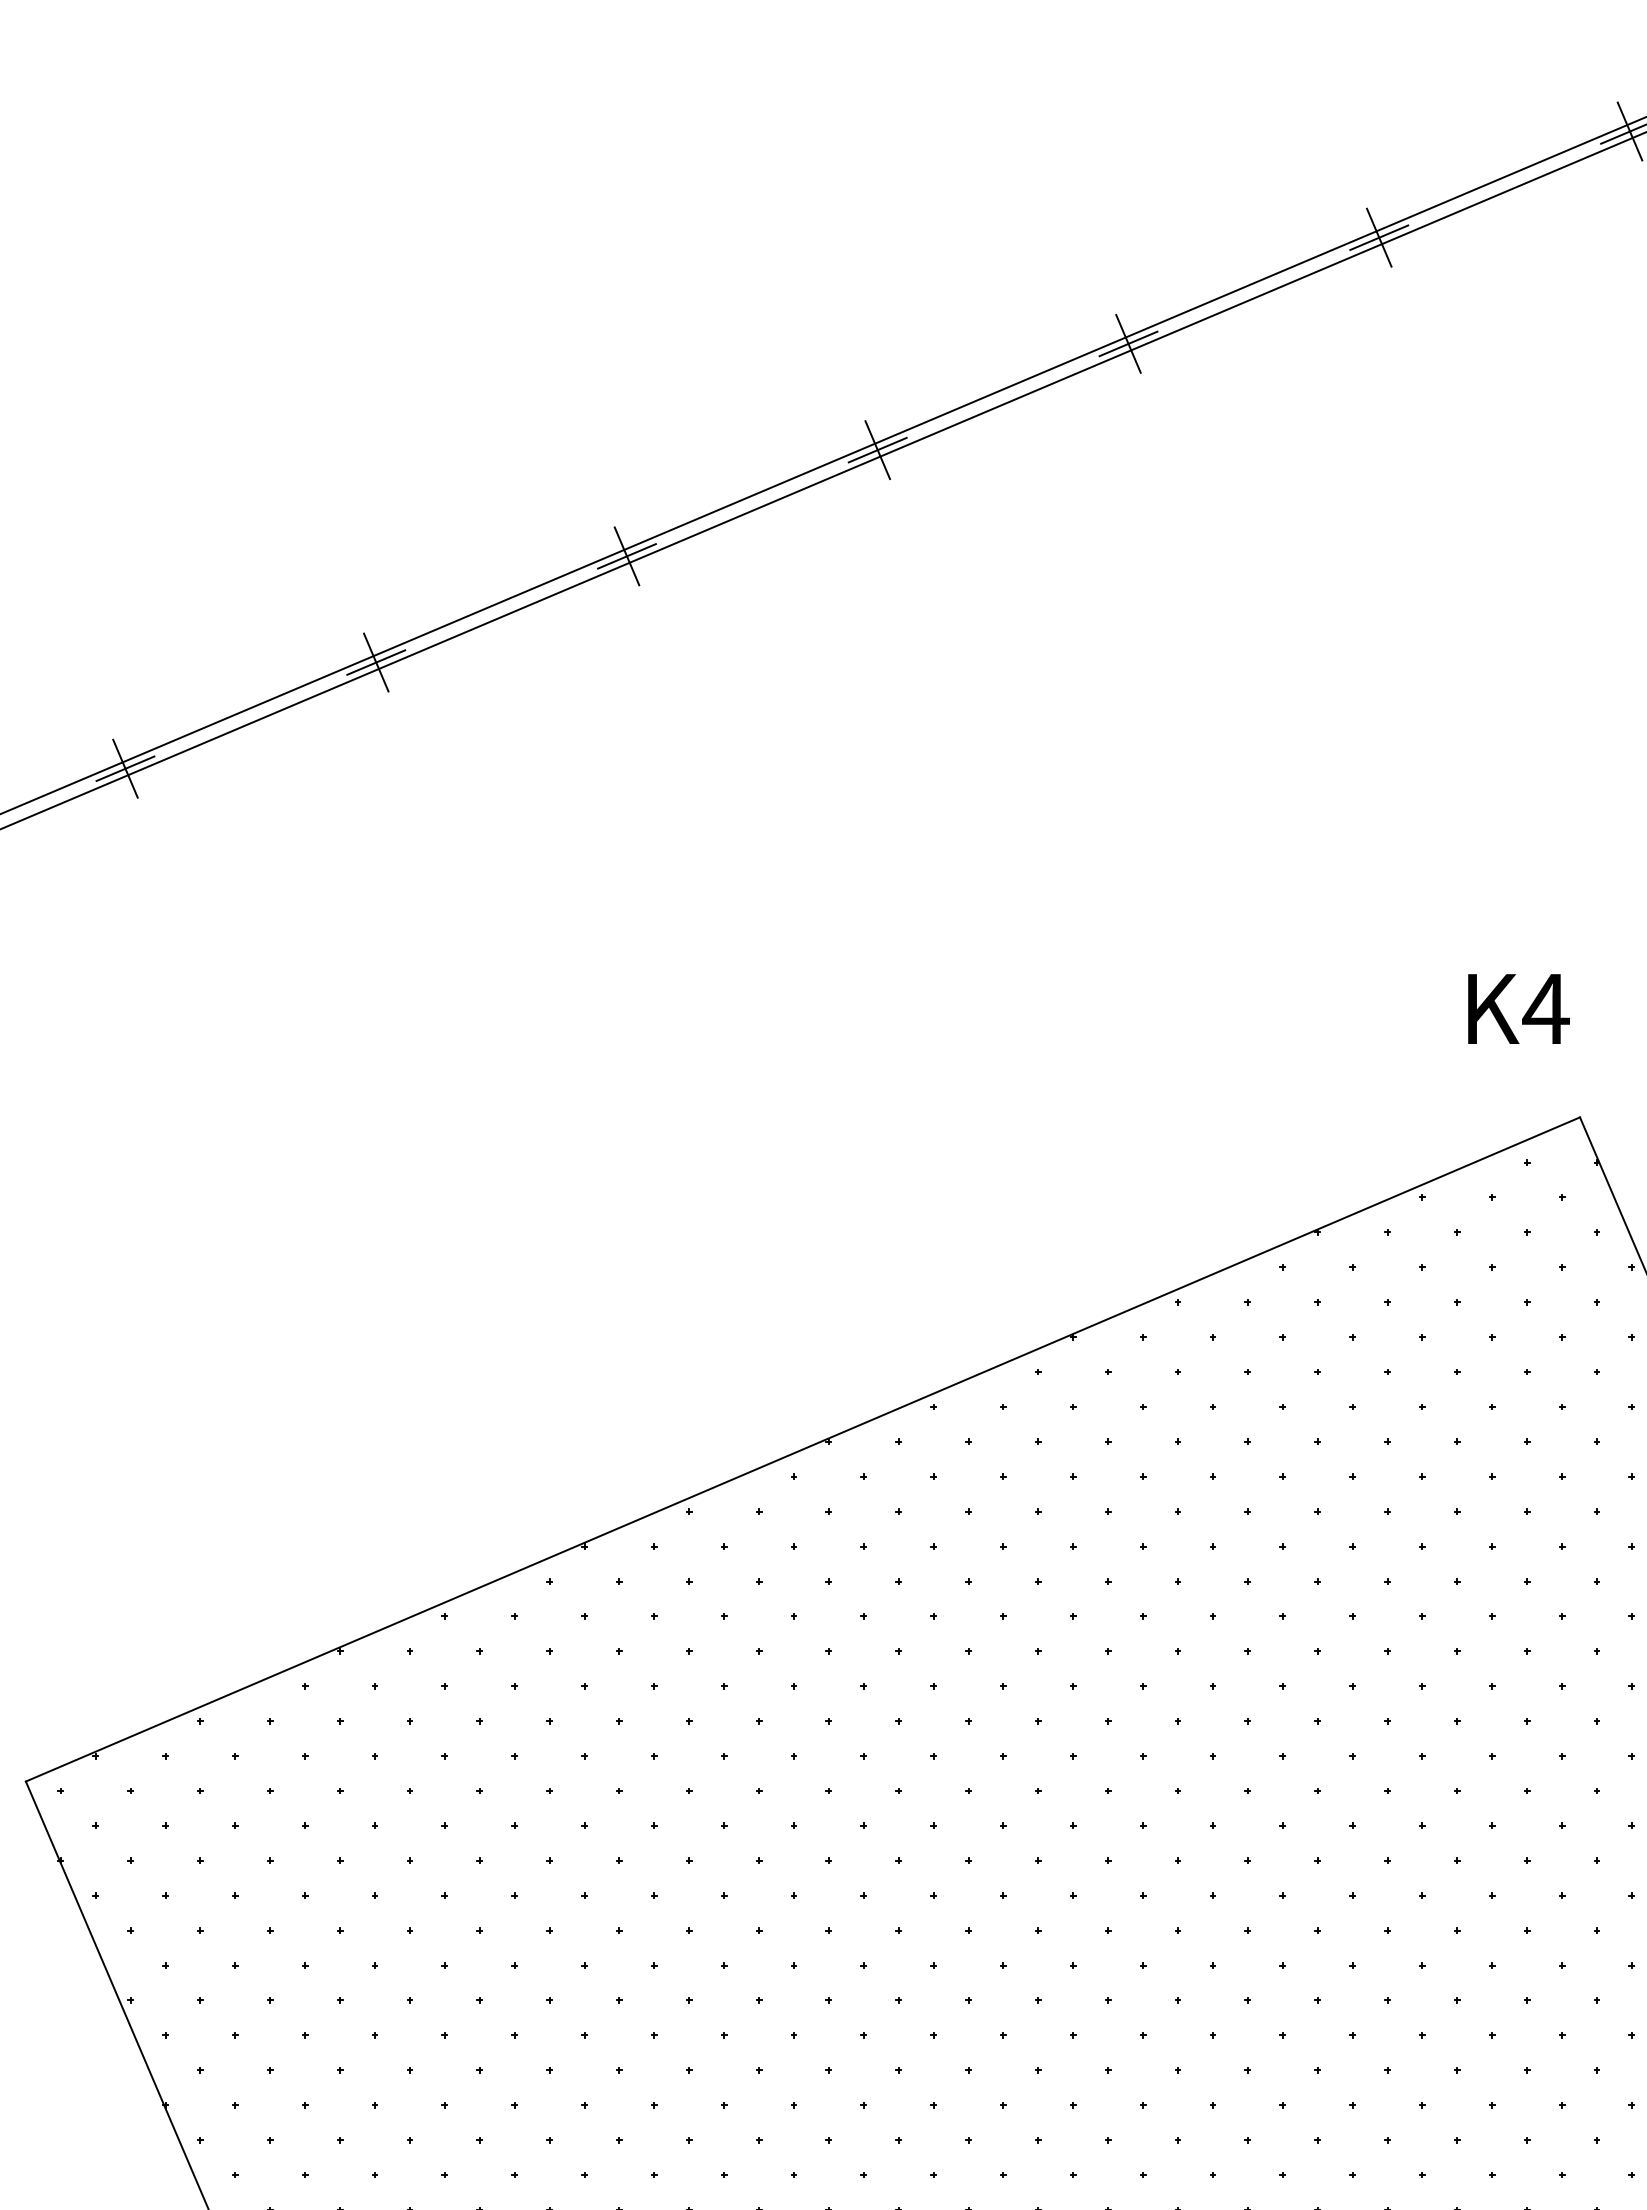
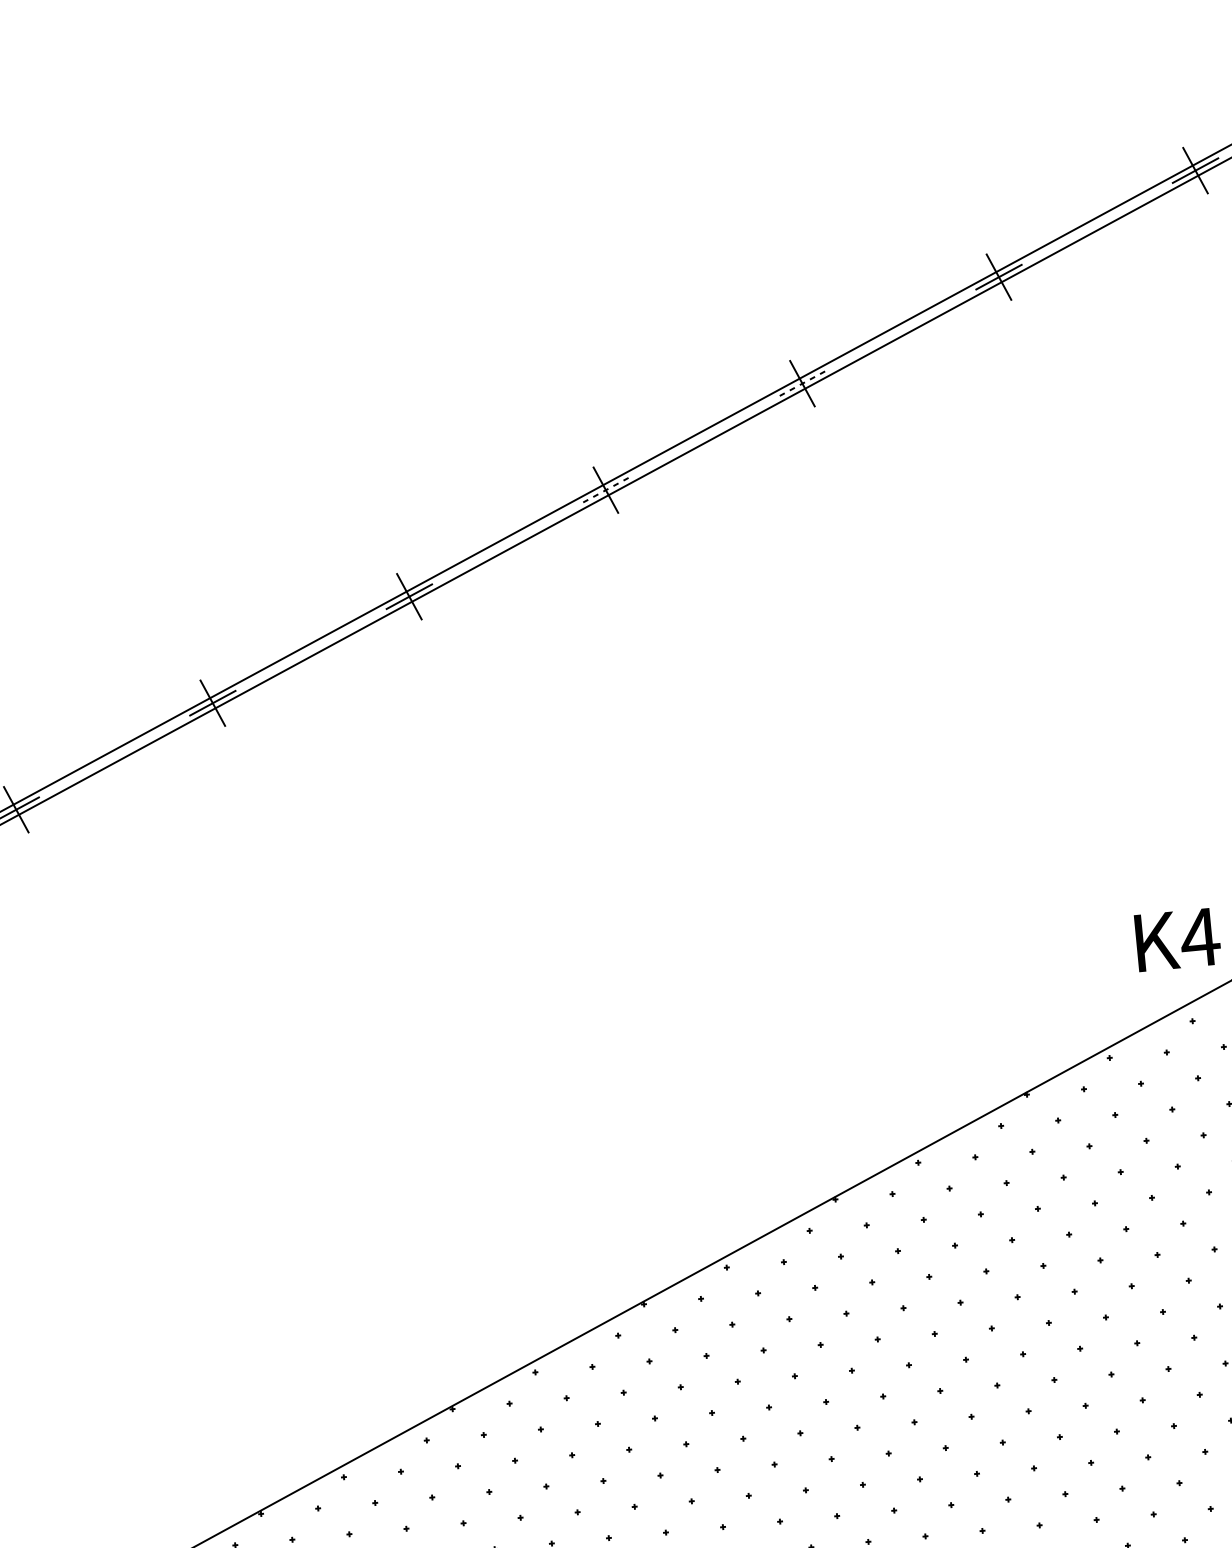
line: (1128, 344) -> (802, 384), solid -> dashed
line: (877, 450) -> (605, 490), solid -> dashed
text: (1518, 1008) -> (1177, 939), moved

